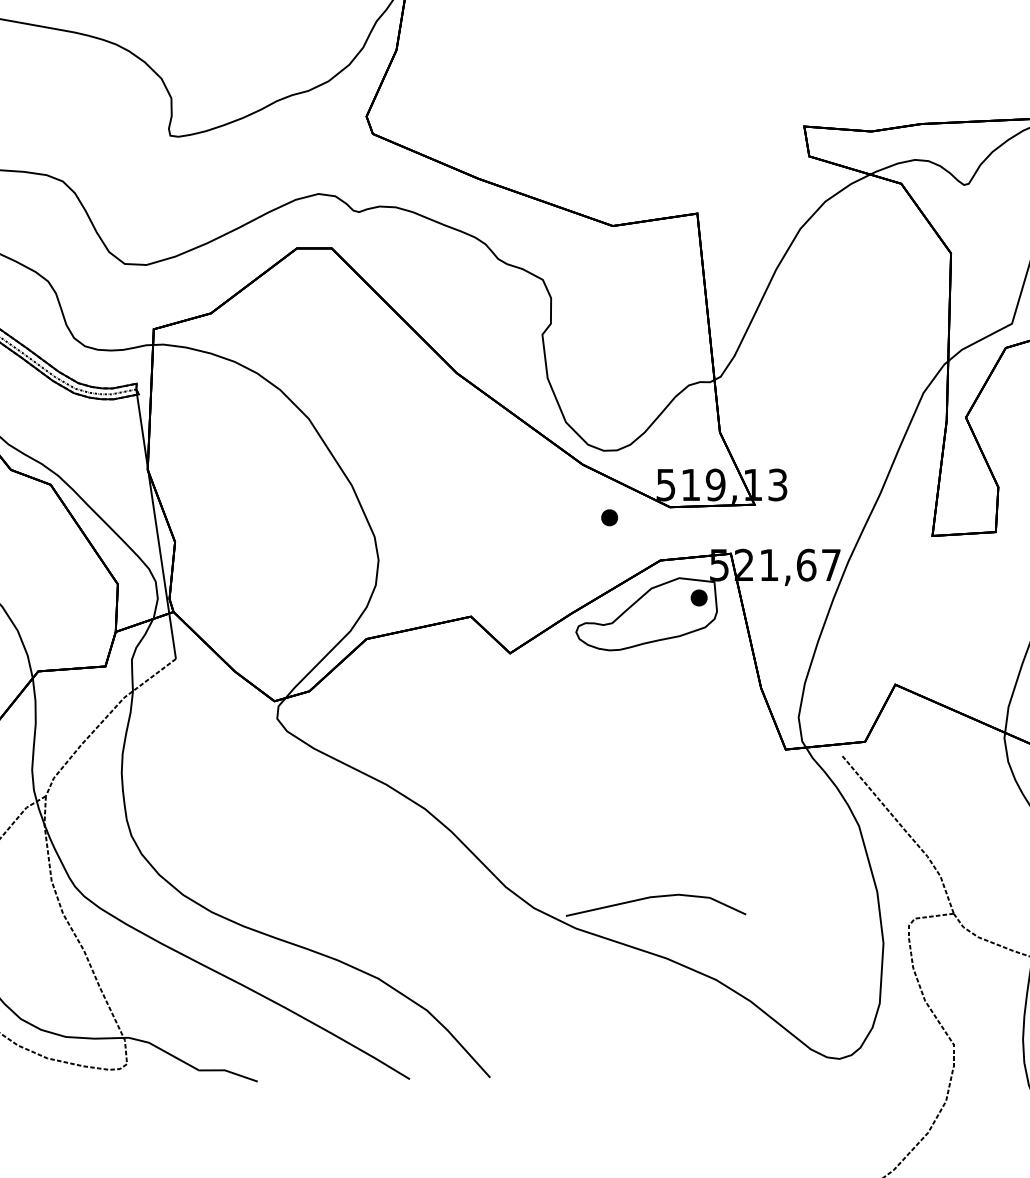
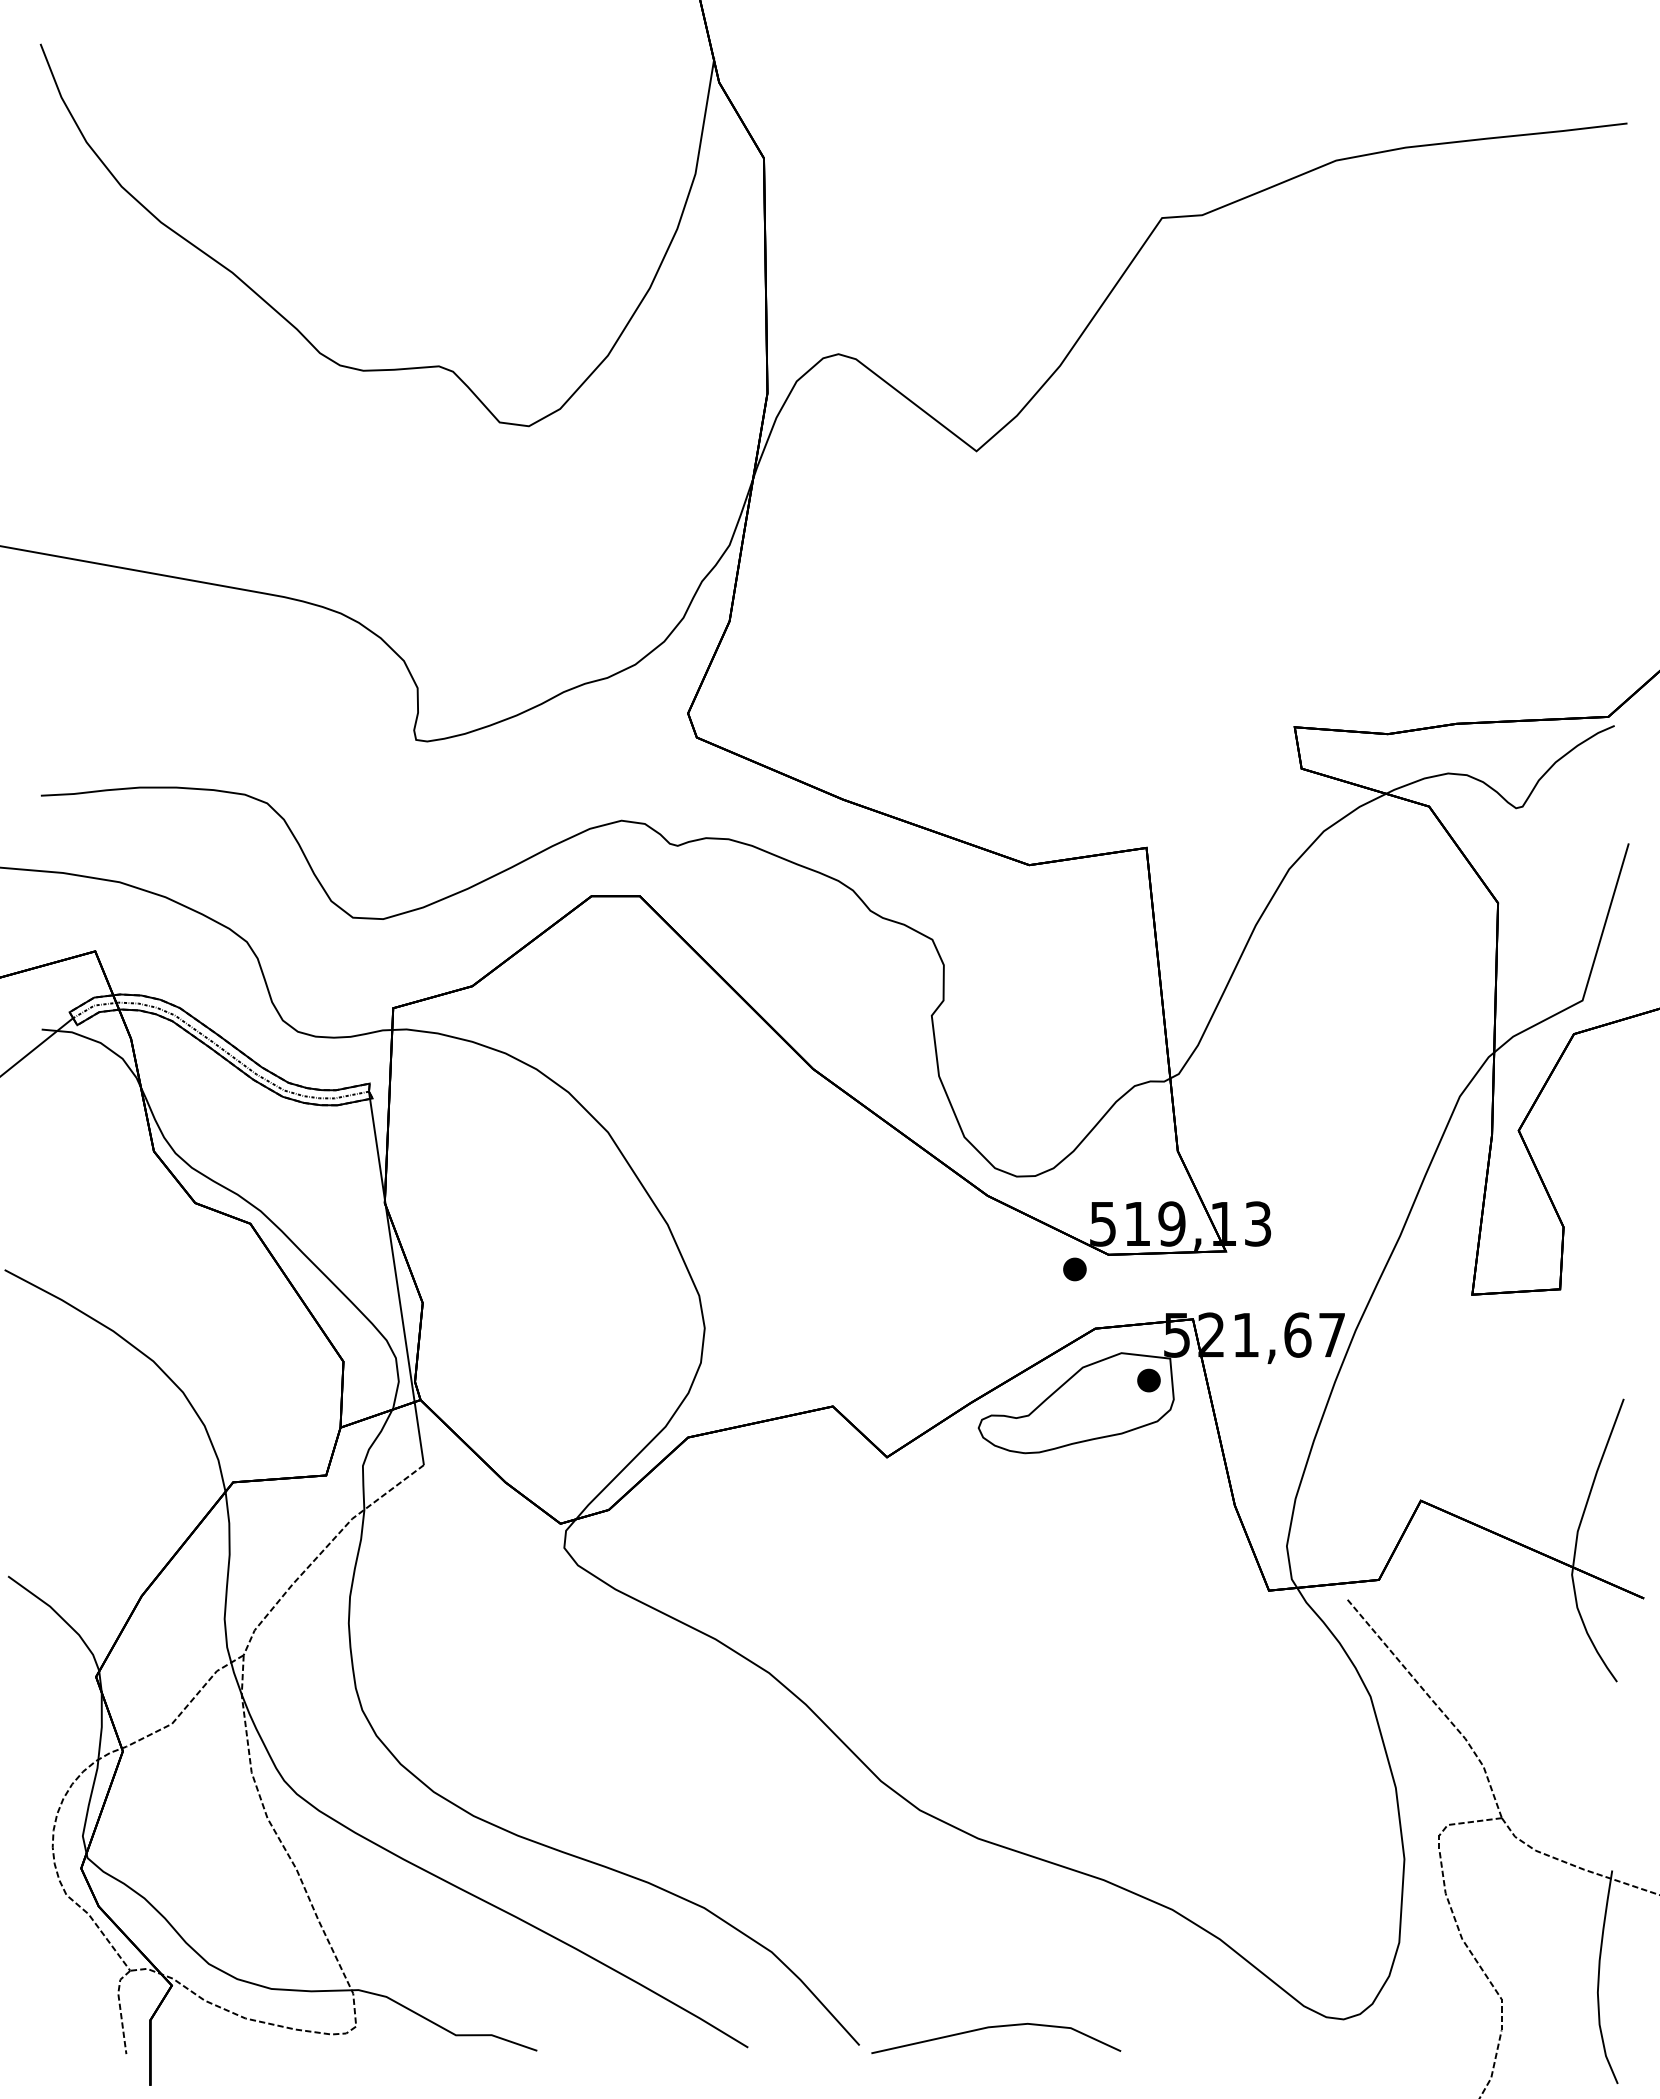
part: (609, 517) -> (1074, 1269), moved
line: (656, 897) -> (996, 2027), moved

